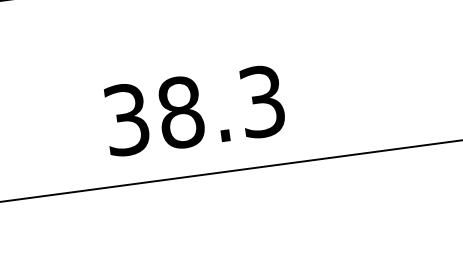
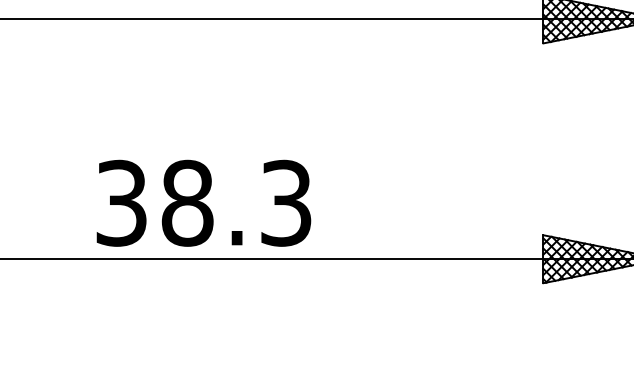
text: (194, 110) -> (203, 202), moved

